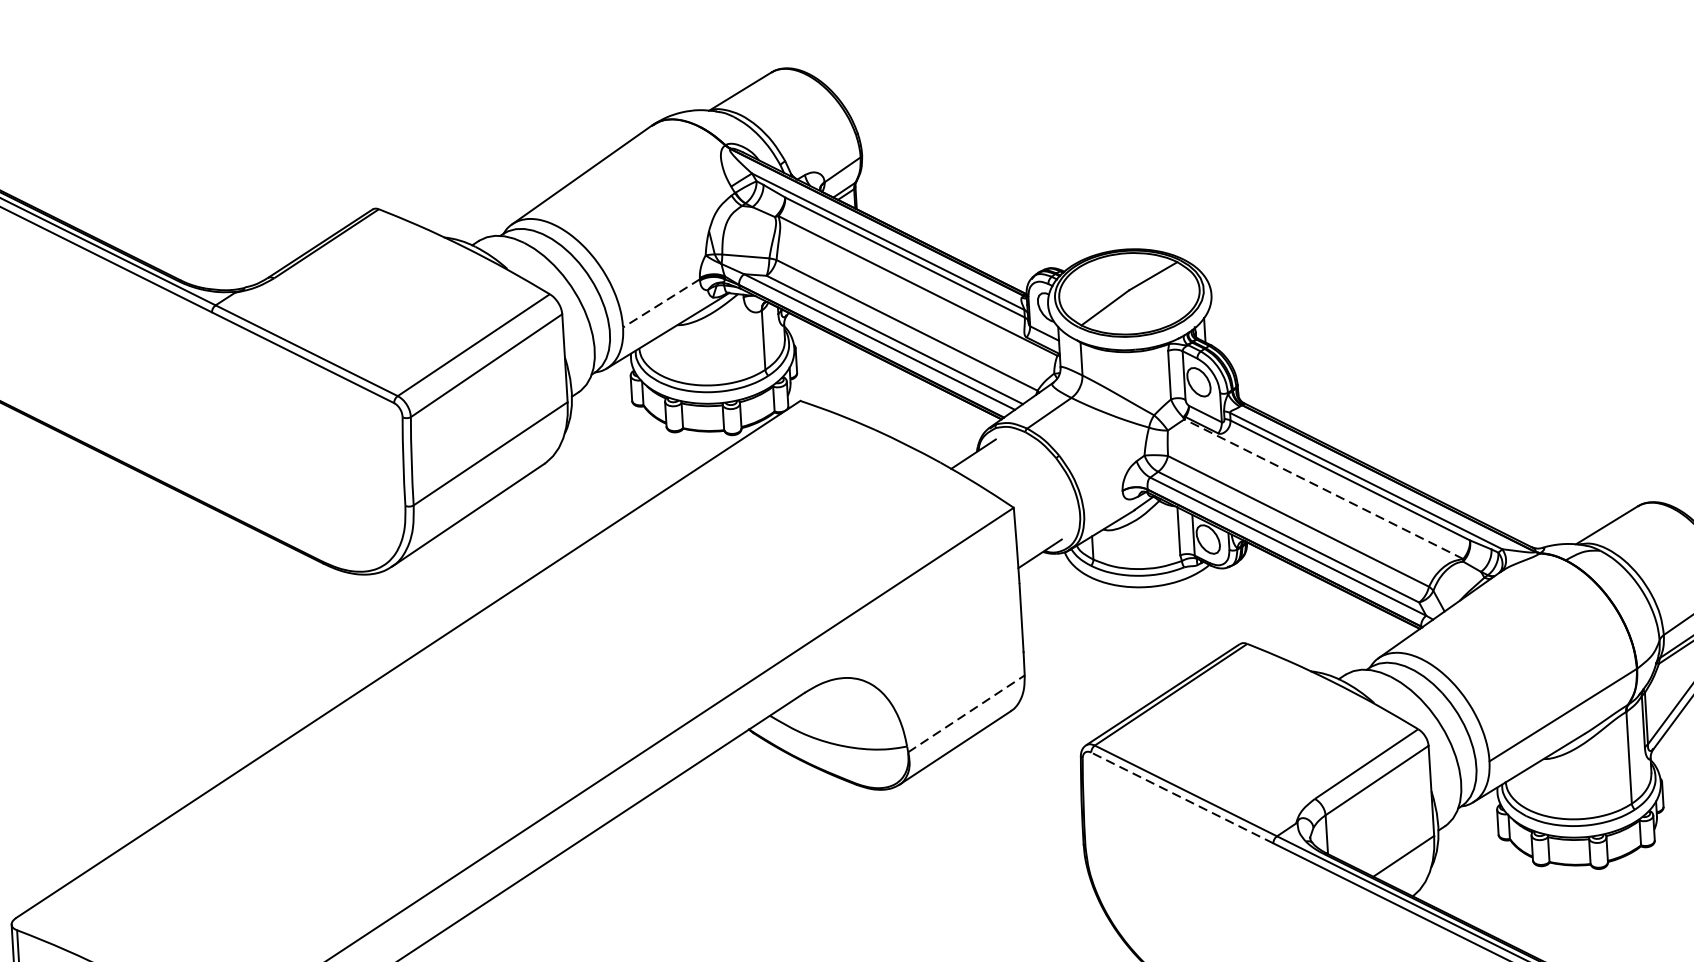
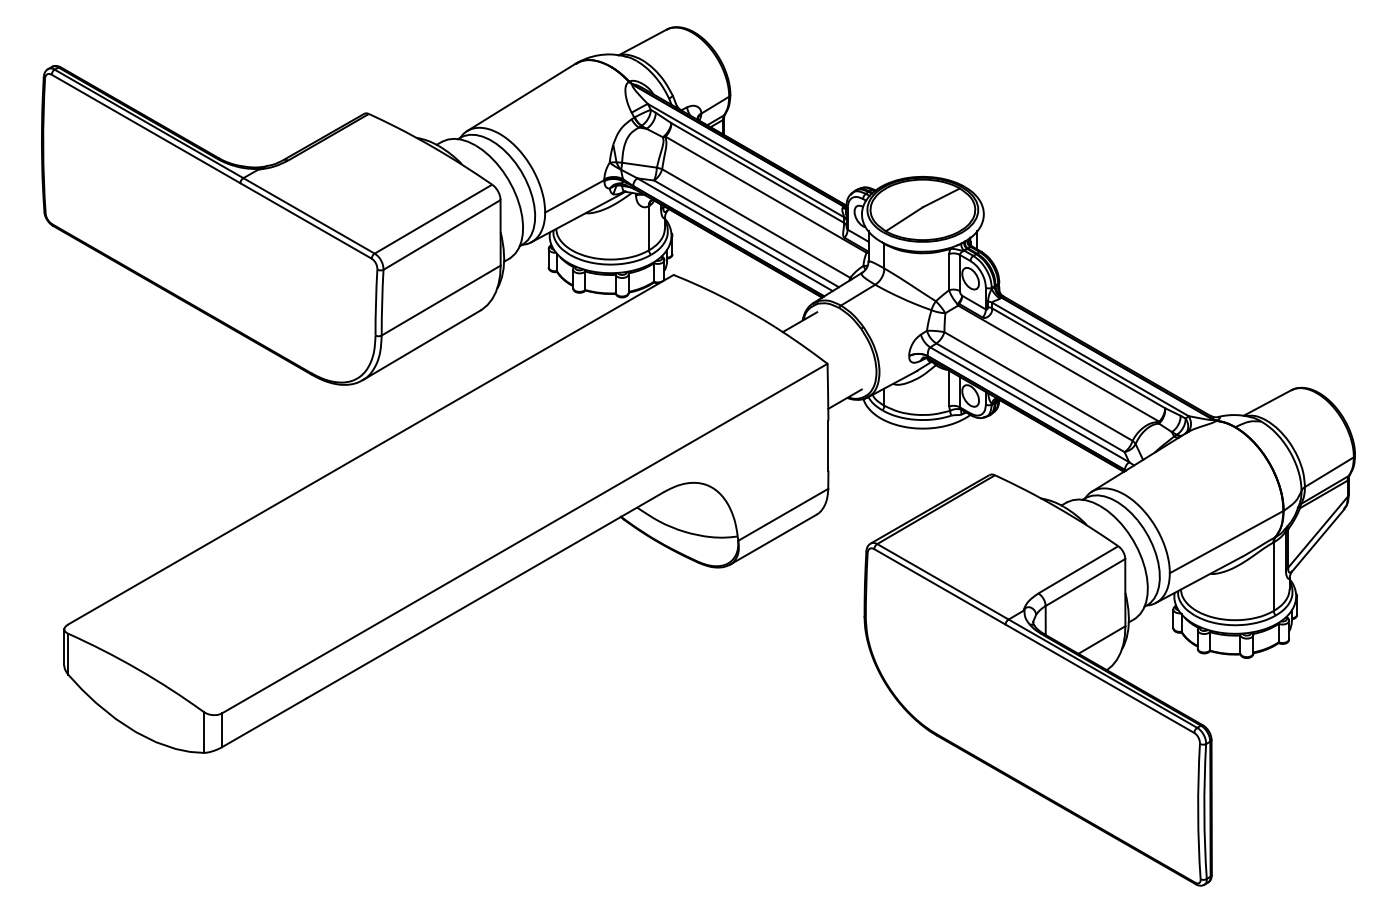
line: (661, 303) -> (574, 196), dashed -> solid
line: (1323, 488) -> (1058, 363), dashed -> solid
line: (966, 713) -> (783, 514), dashed -> solid
line: (1181, 797) -> (939, 586), dashed -> solid

